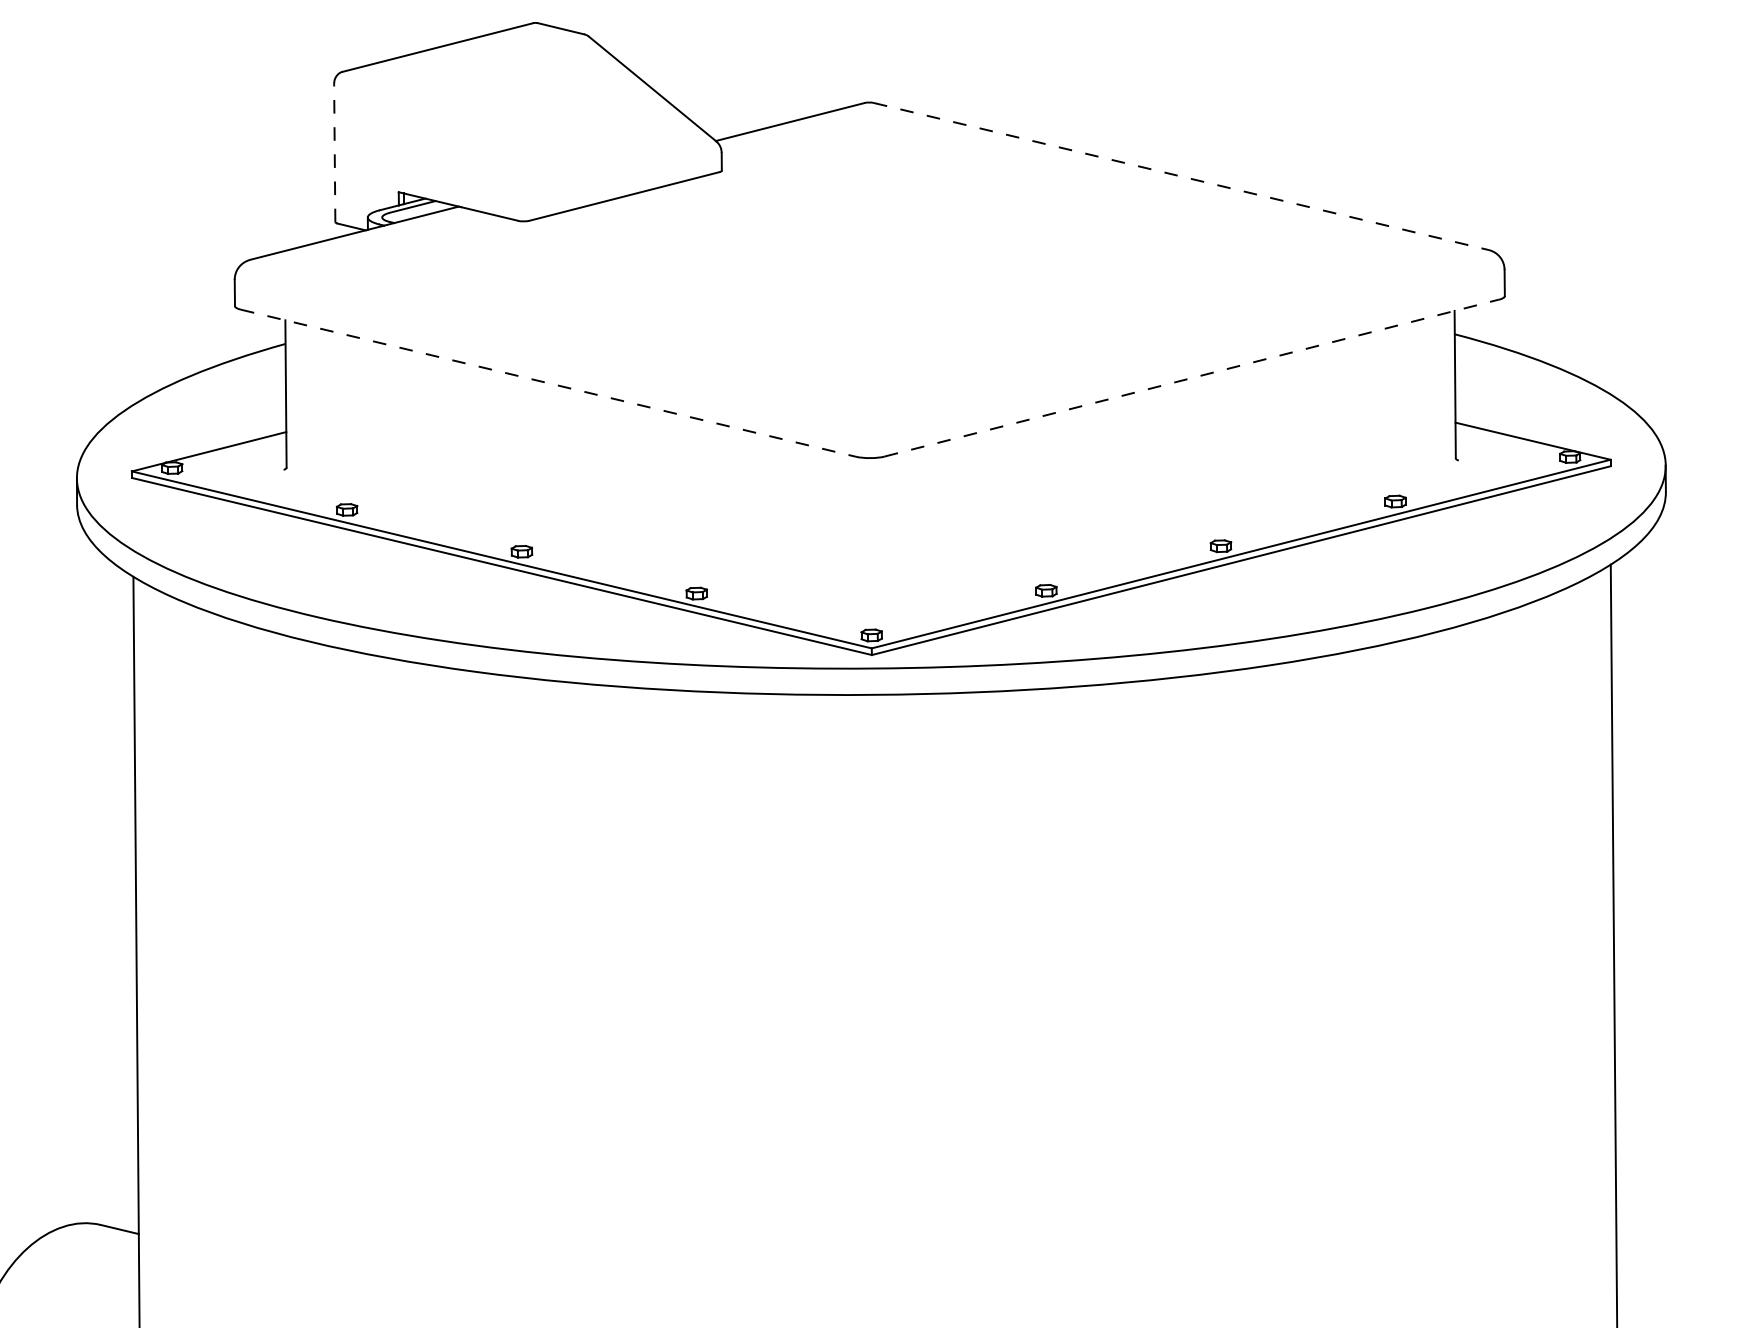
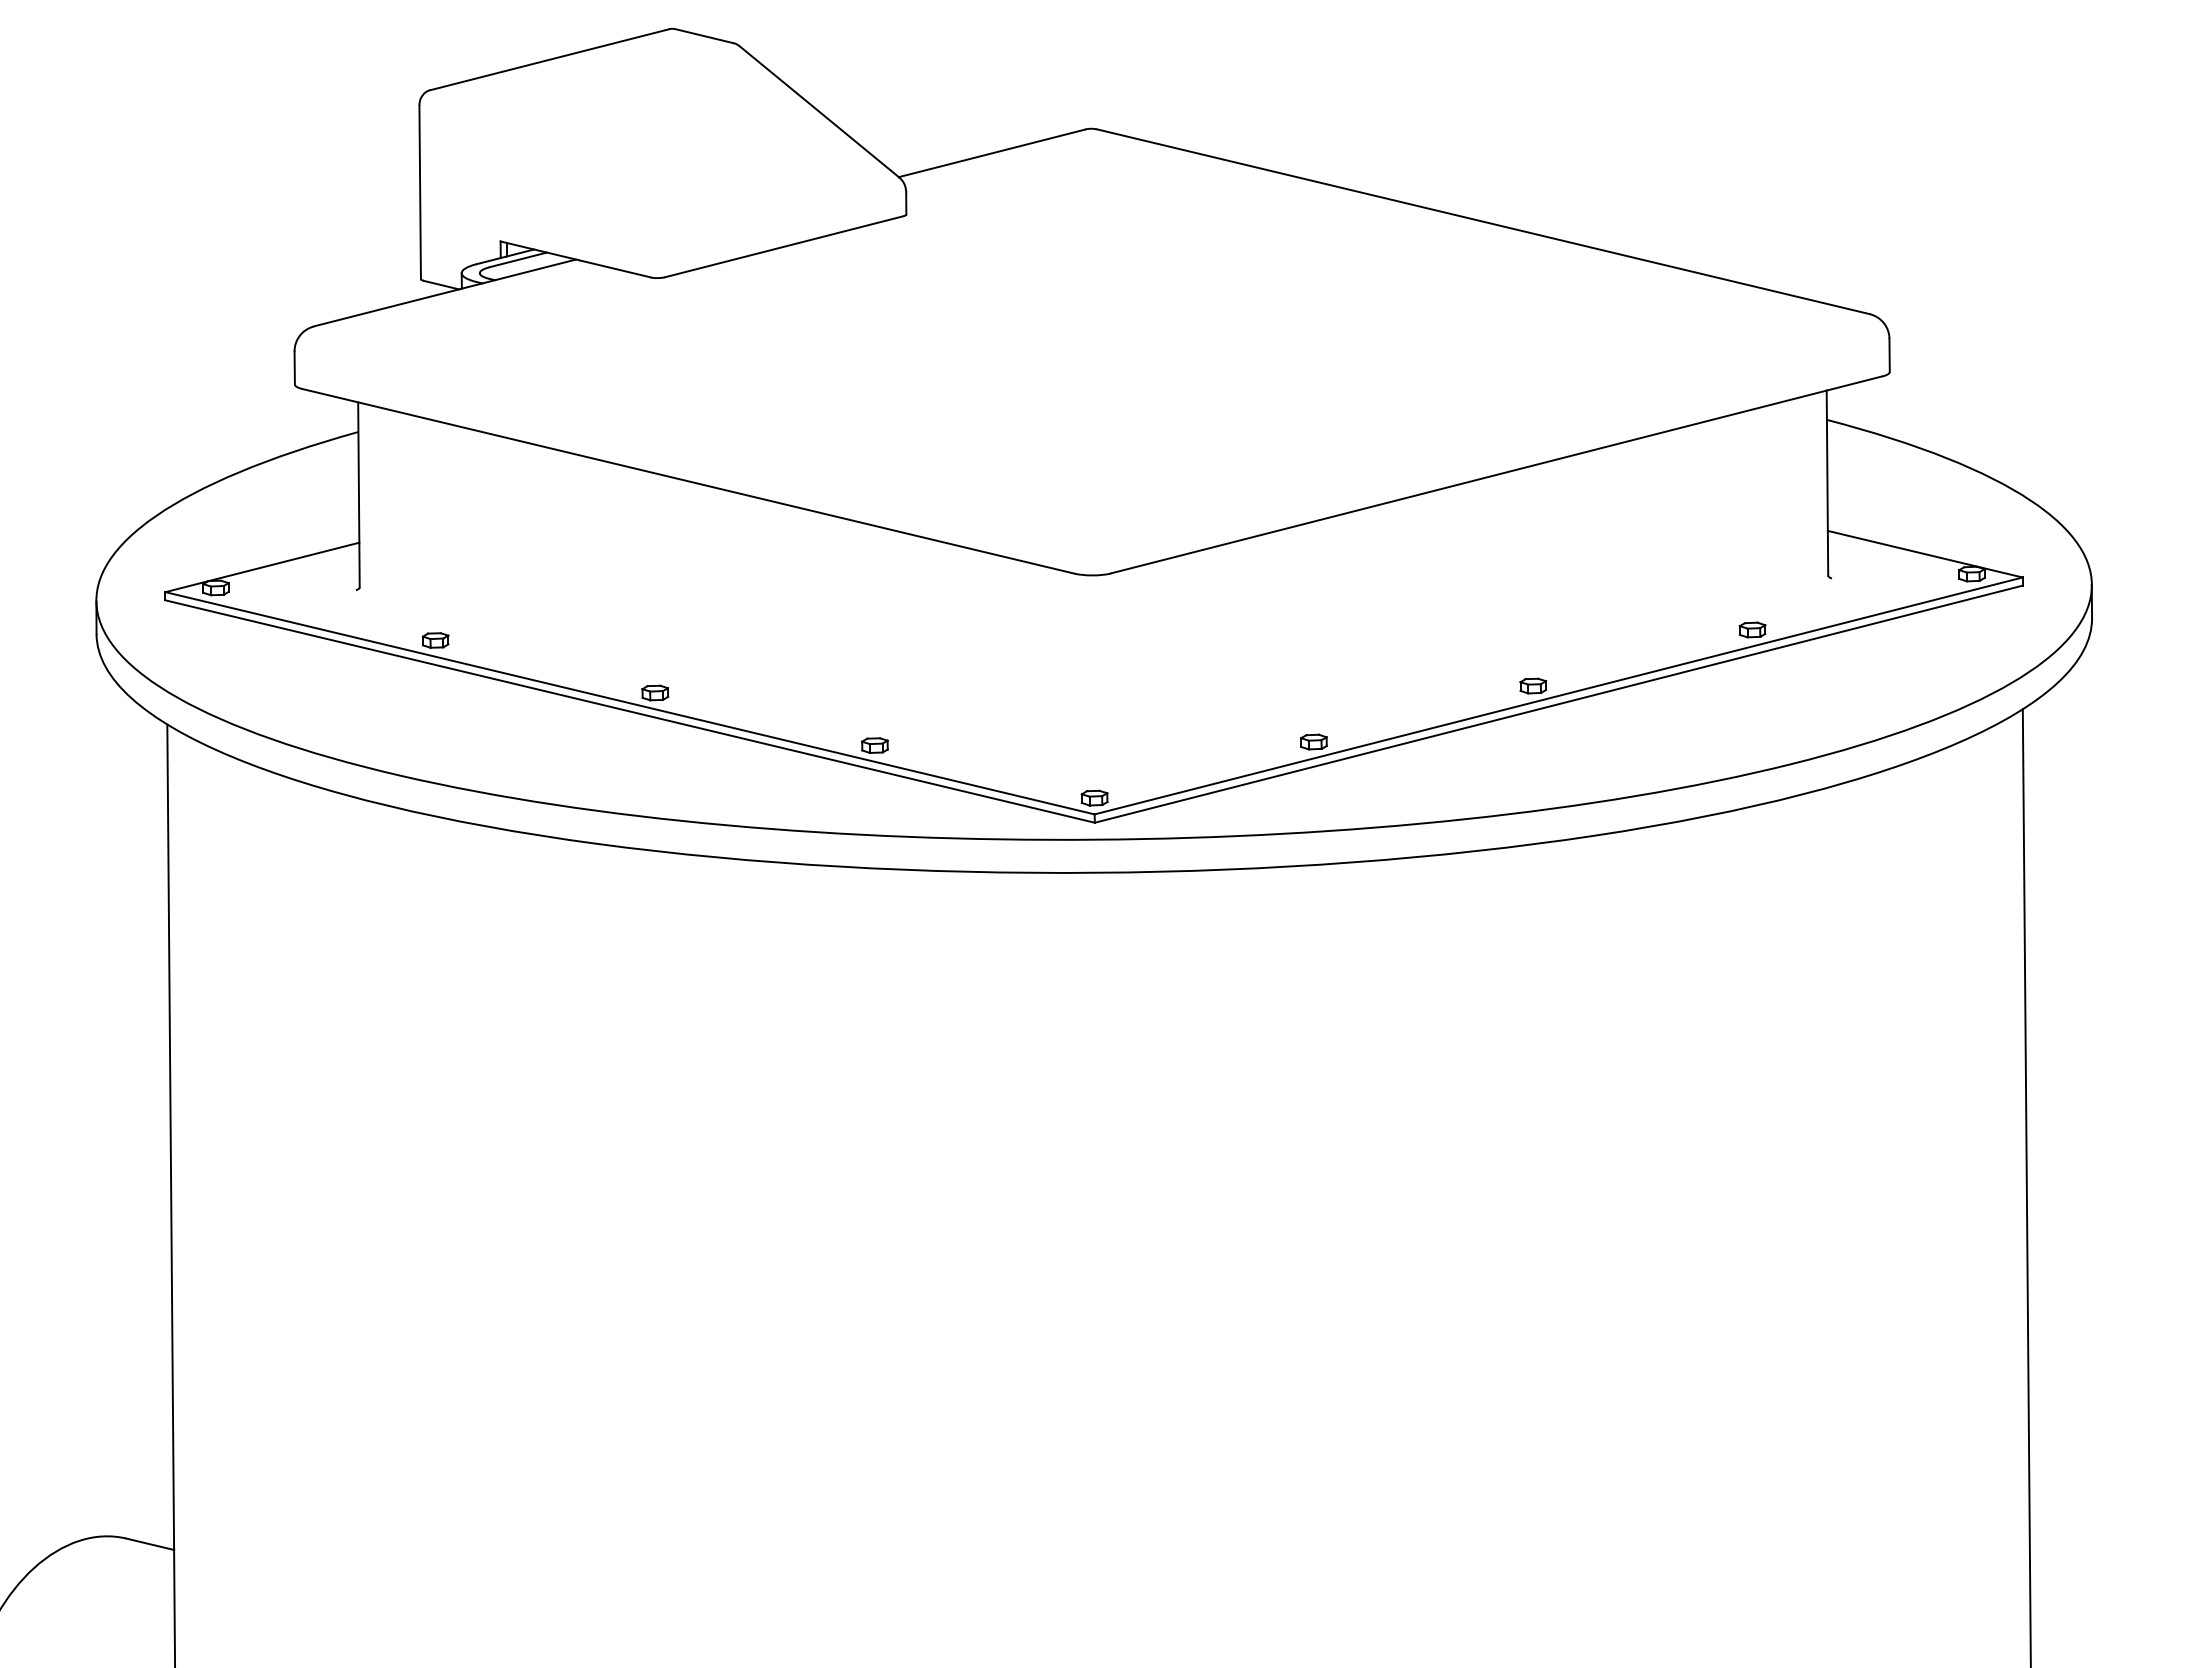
line: (335, 153) -> (420, 192), dashed -> solid
line: (1182, 176) -> (1484, 221), dashed -> solid
line: (1192, 377) -> (1497, 474), dashed -> solid
line: (549, 383) -> (689, 481), dashed -> solid

